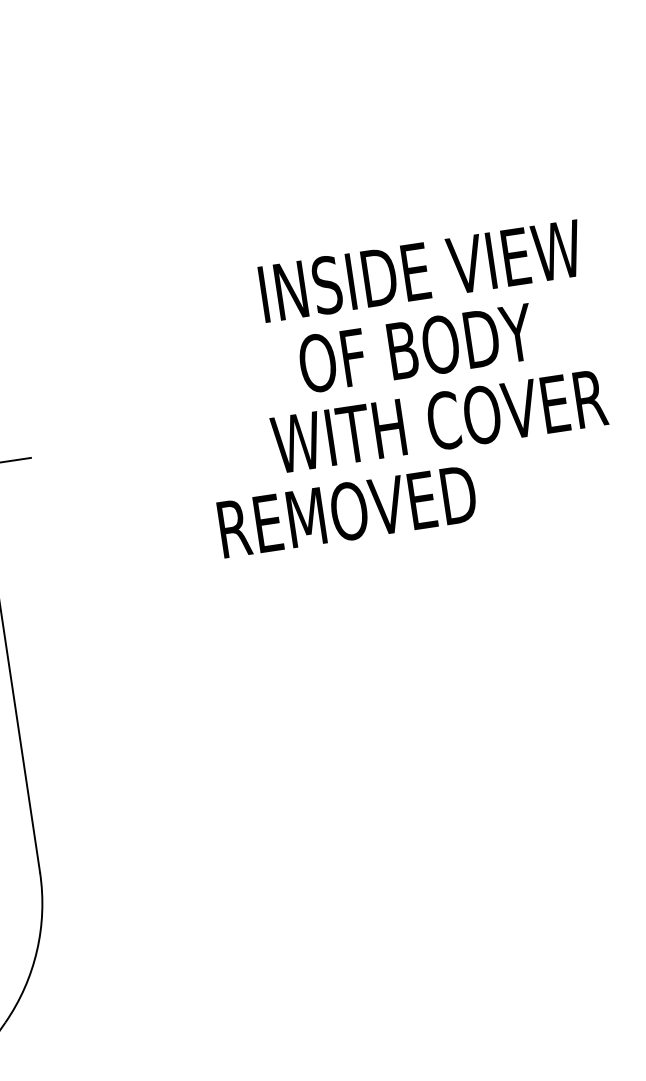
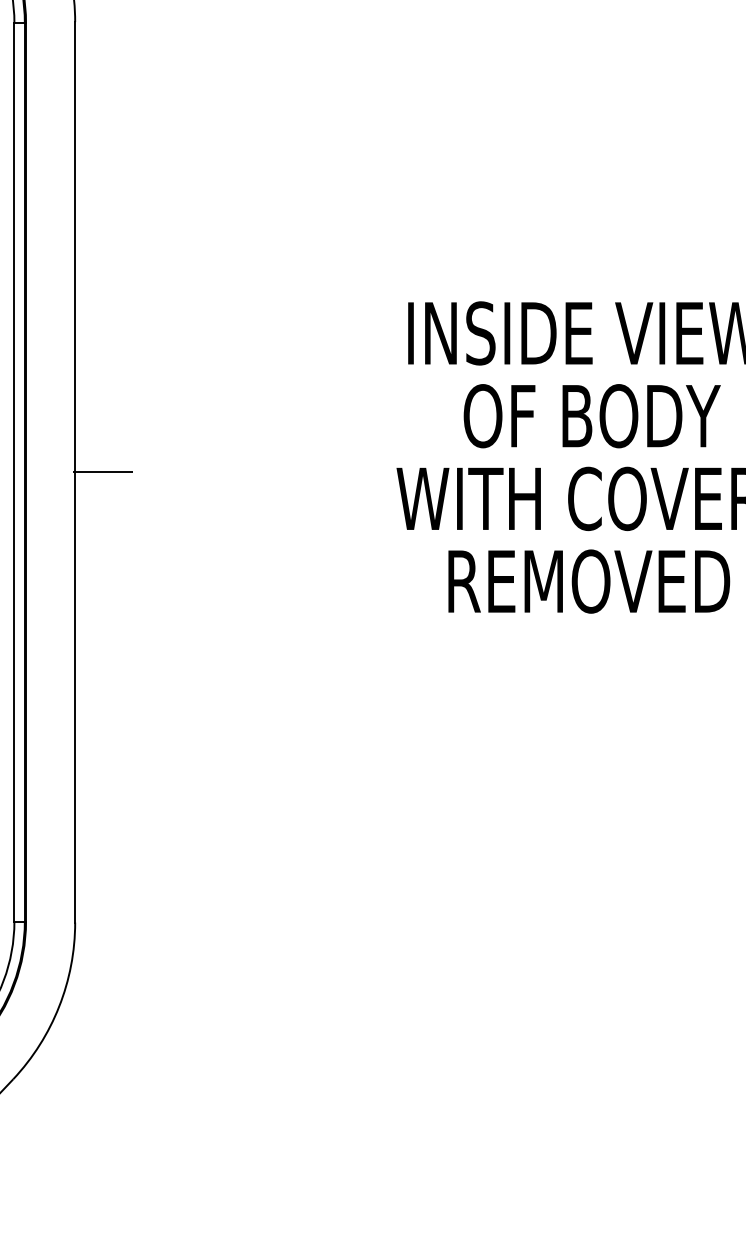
text: (415, 348) -> (591, 416), moved
text: (347, 511) -> (589, 581), moved

